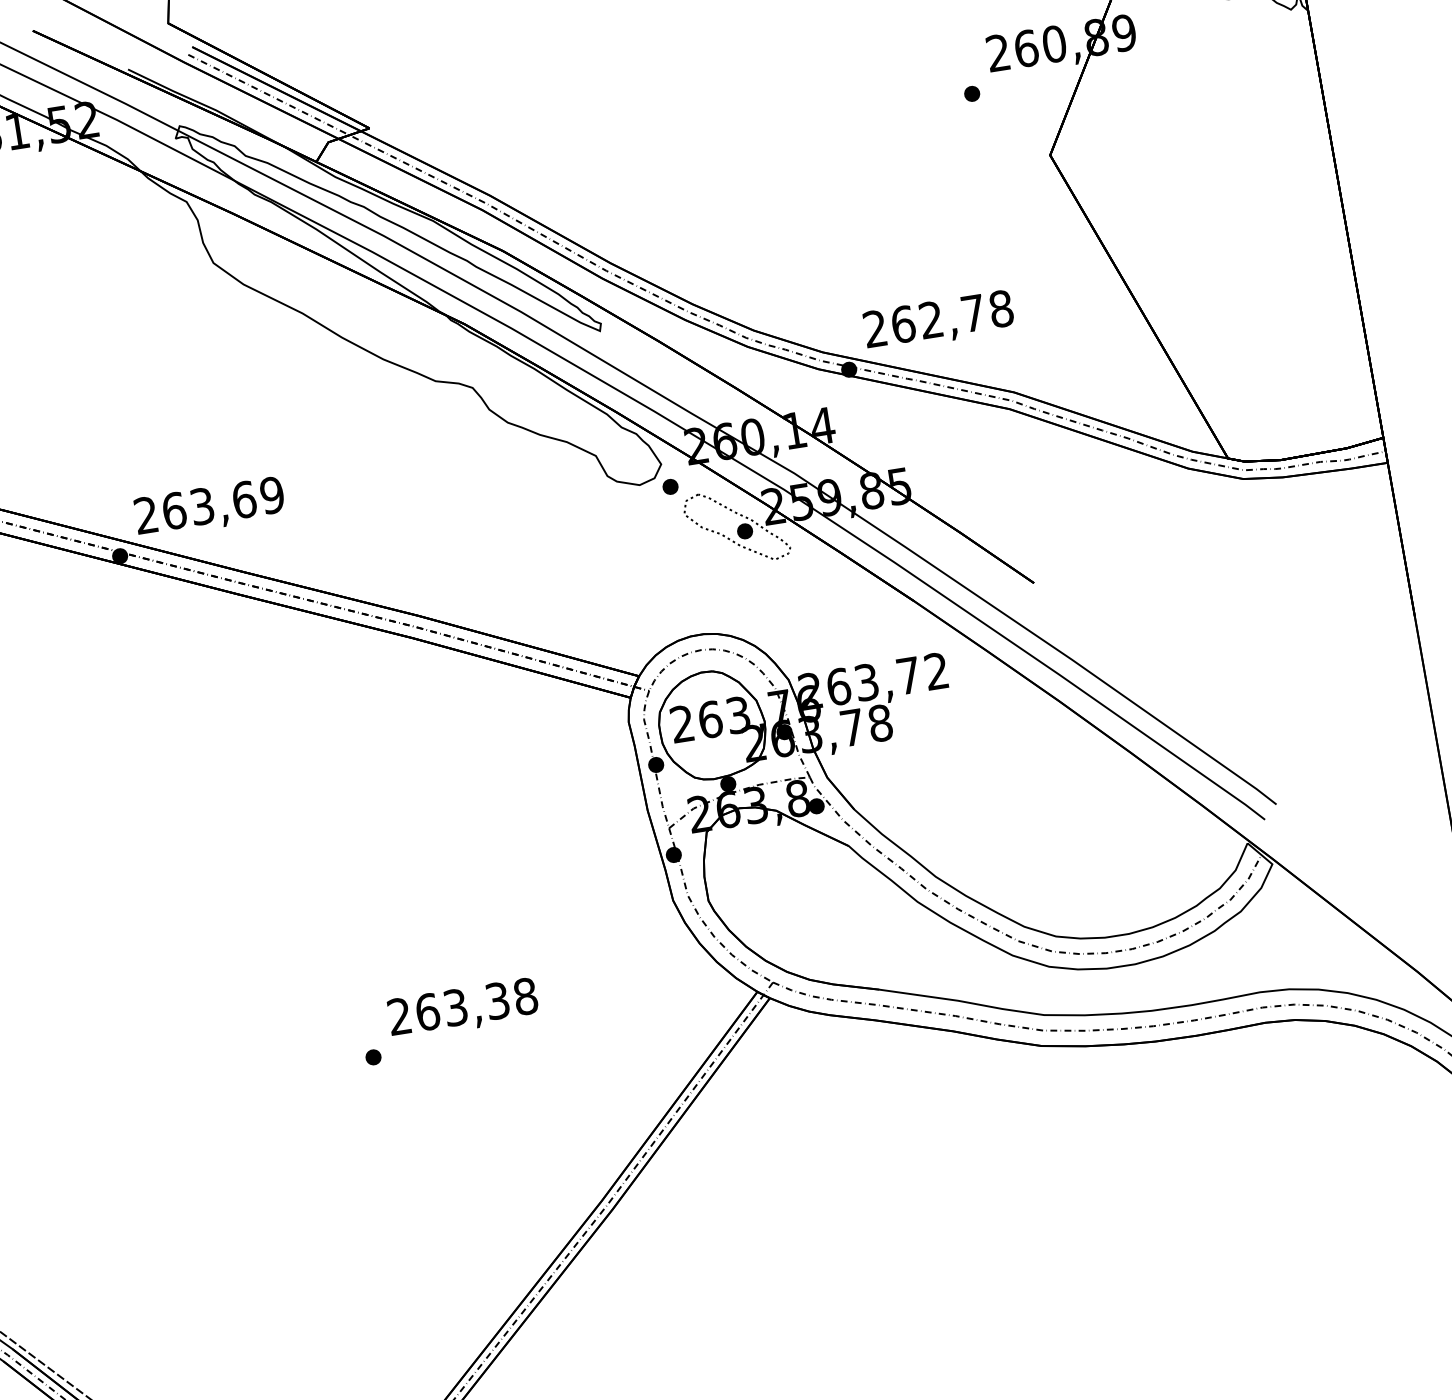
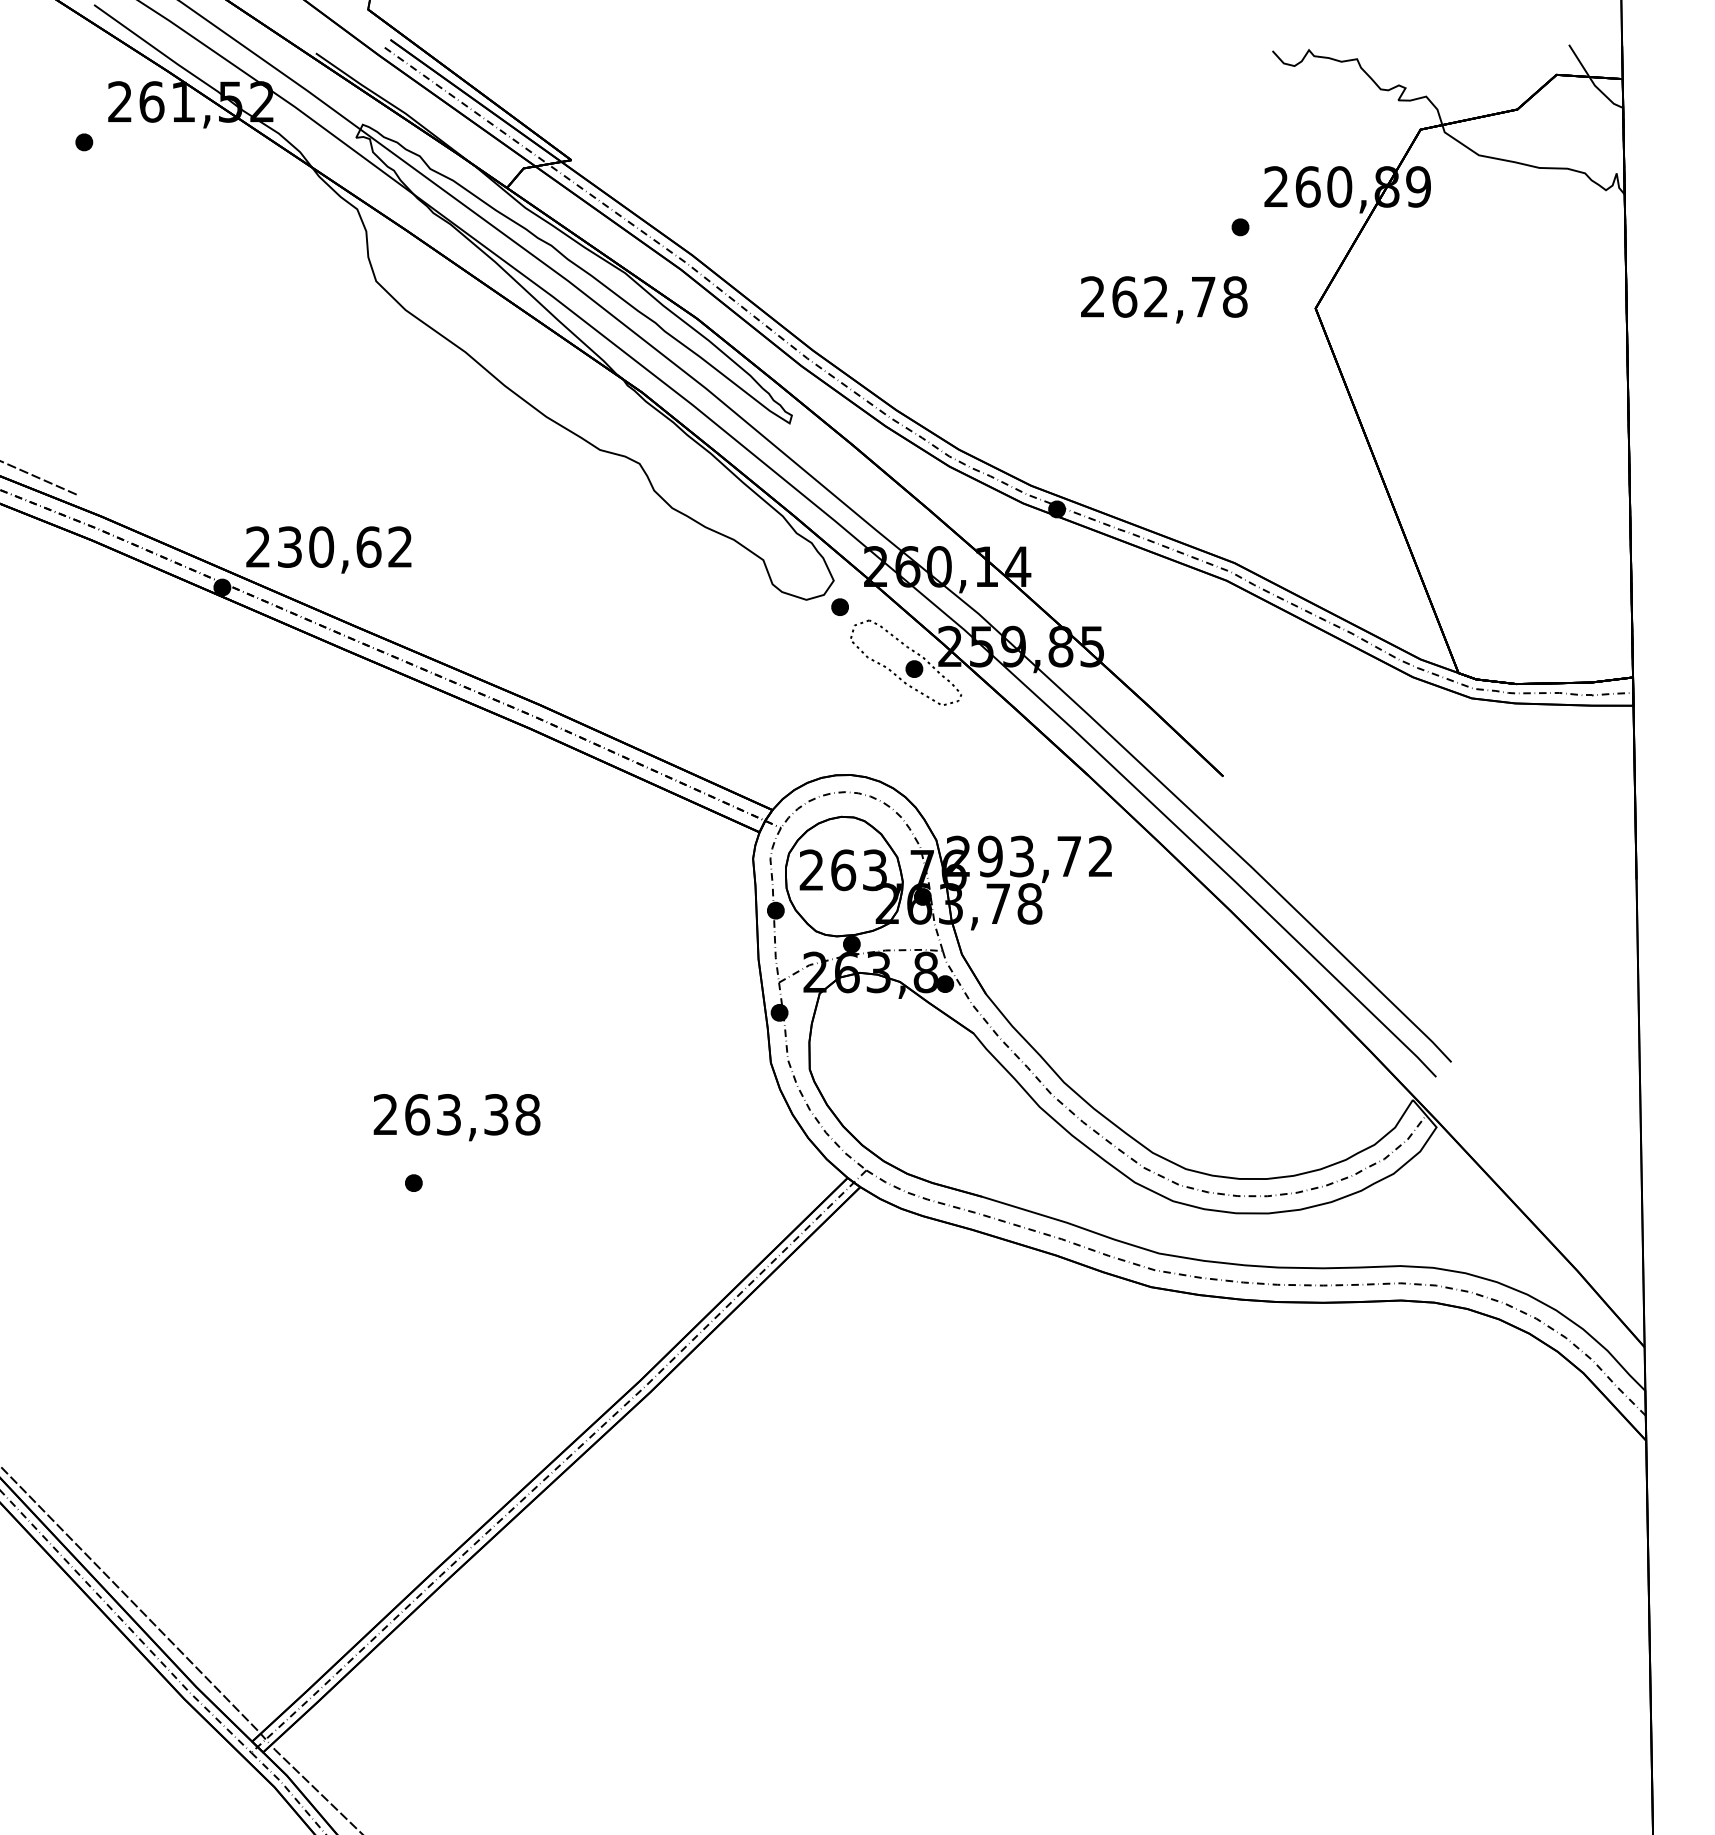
text: (939, 321) -> (1164, 299), moved
text: (222, 502) -> (344, 546), 263,69 -> 230,62
text: (838, 686) -> (990, 856), 263,72 -> 293,72
text: (462, 1009) -> (456, 1117), moved

